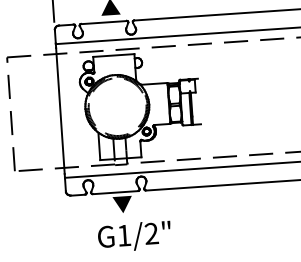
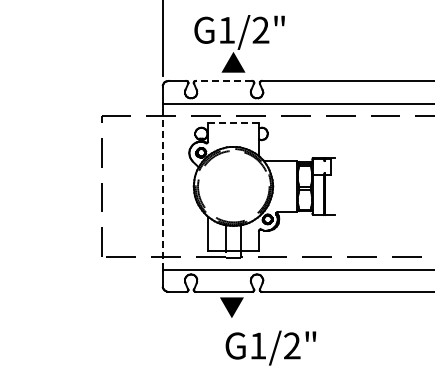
line: (103, 22) -> (223, 81), solid -> dashed
line: (113, 55) -> (233, 122), solid -> dashed
line: (60, 111) -> (162, 187), solid -> dashed
text: (134, 236) -> (270, 347), moved

